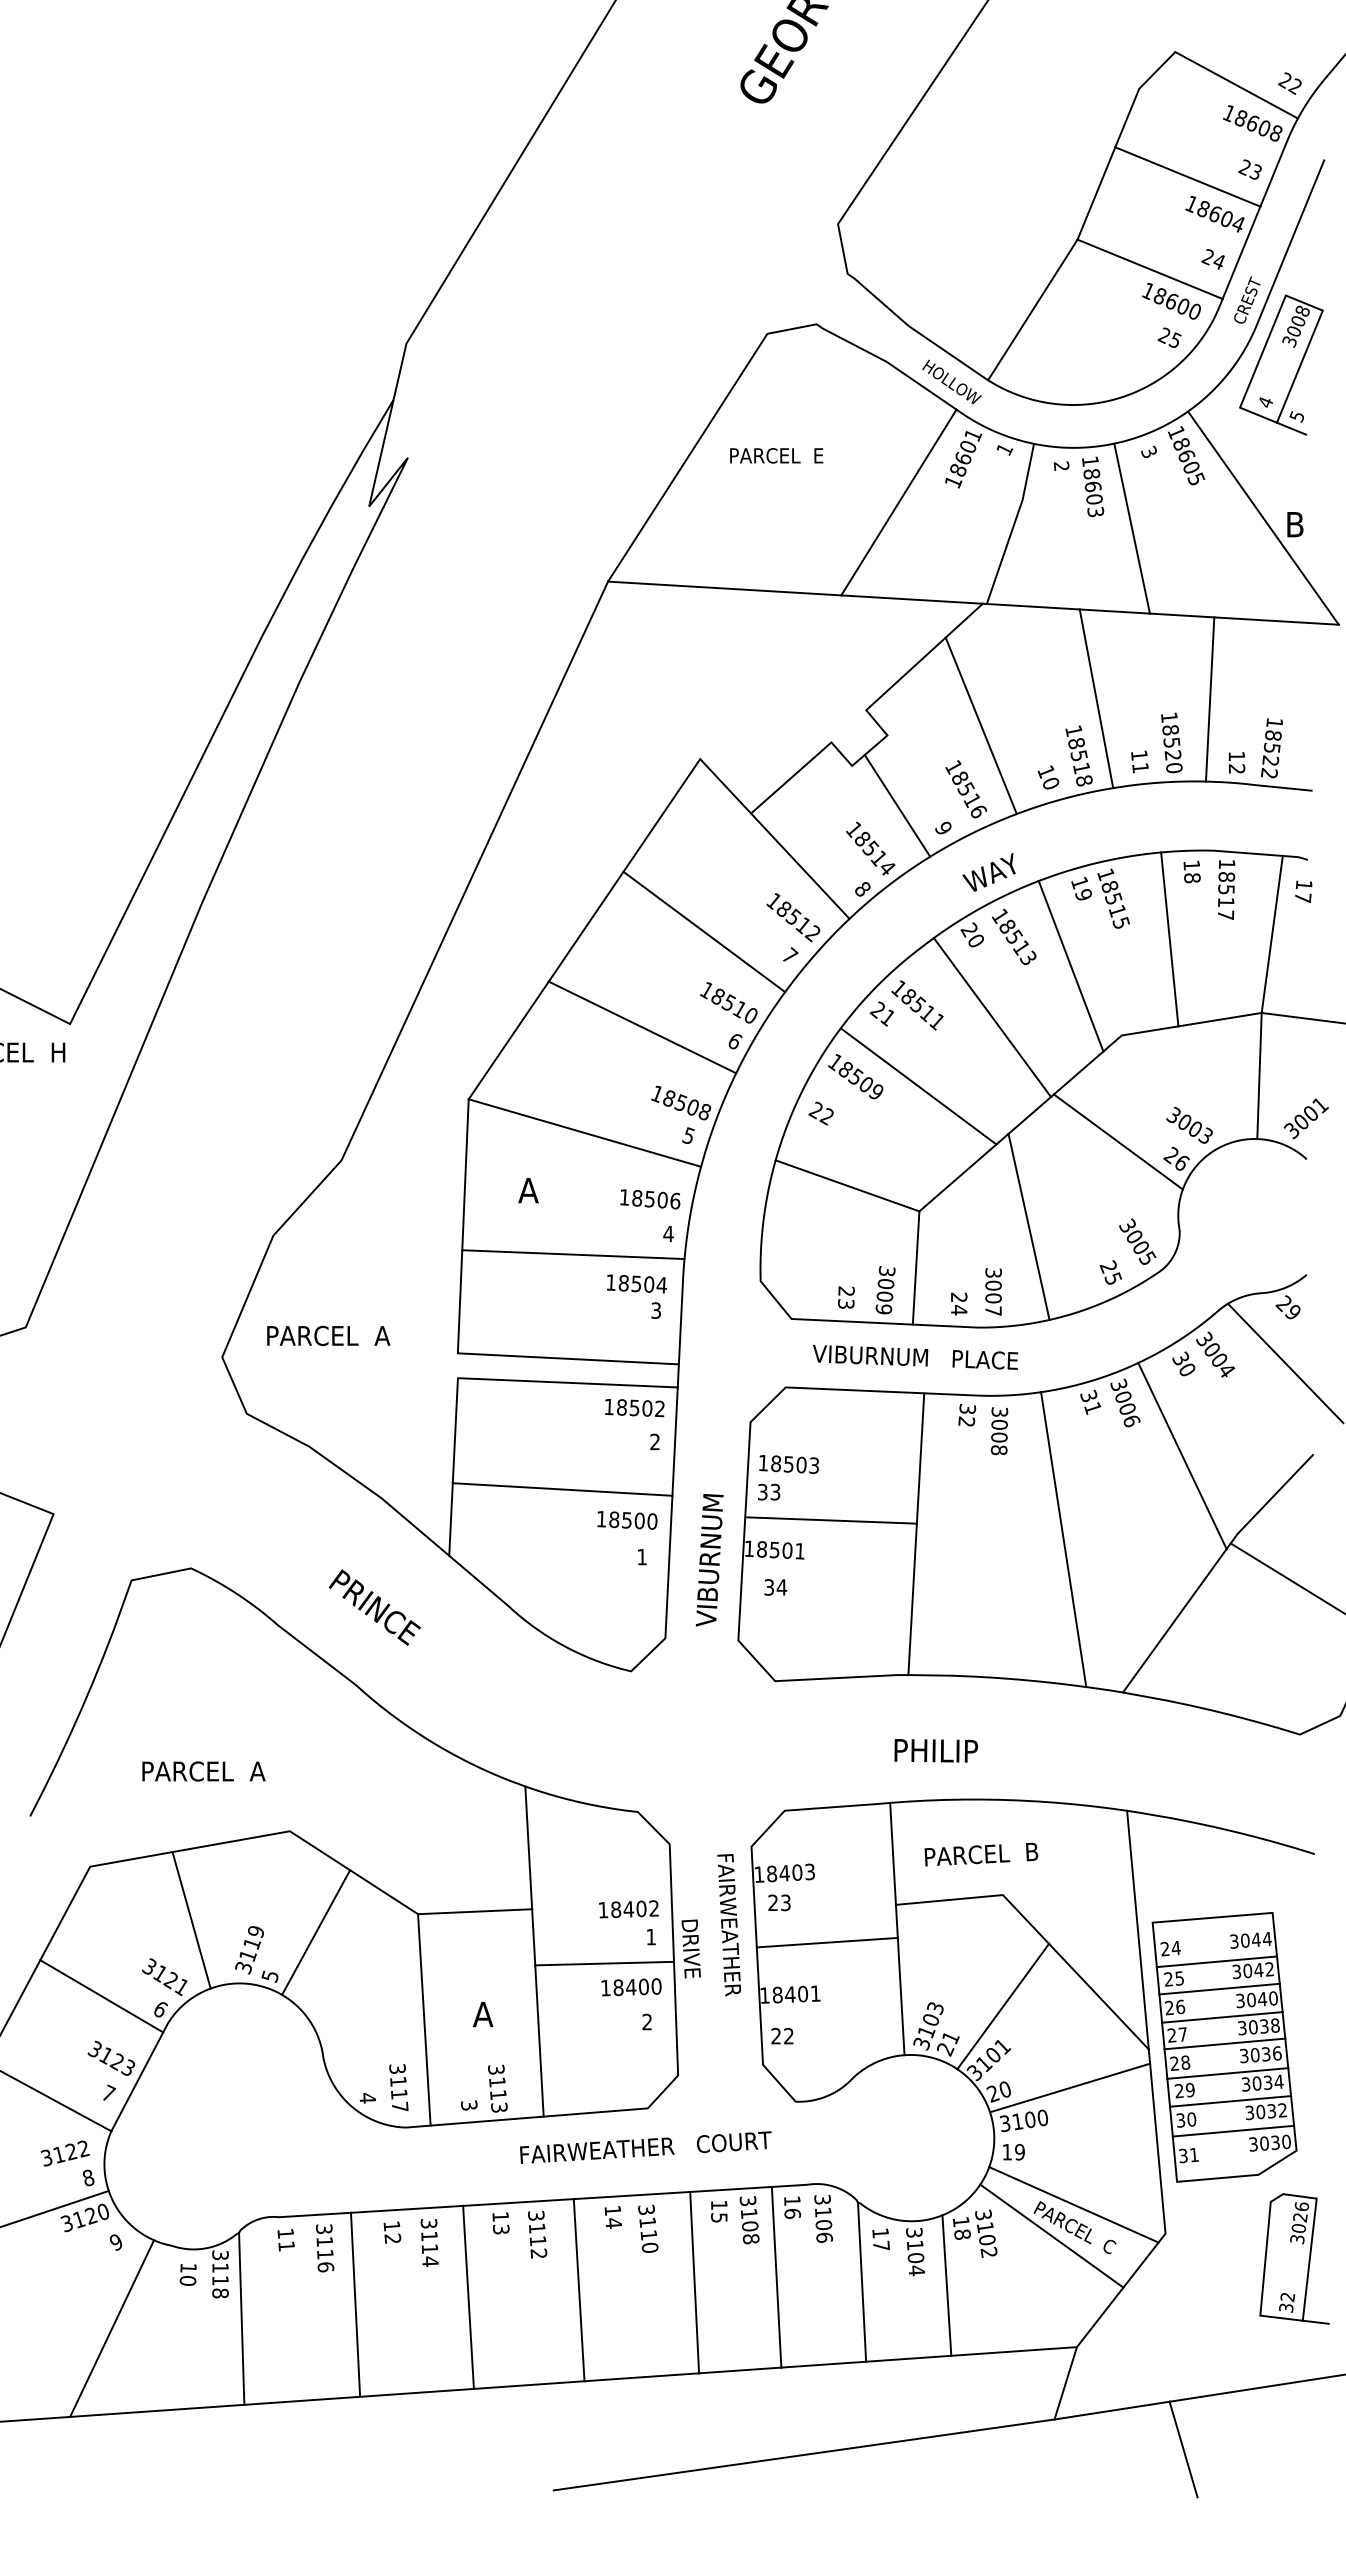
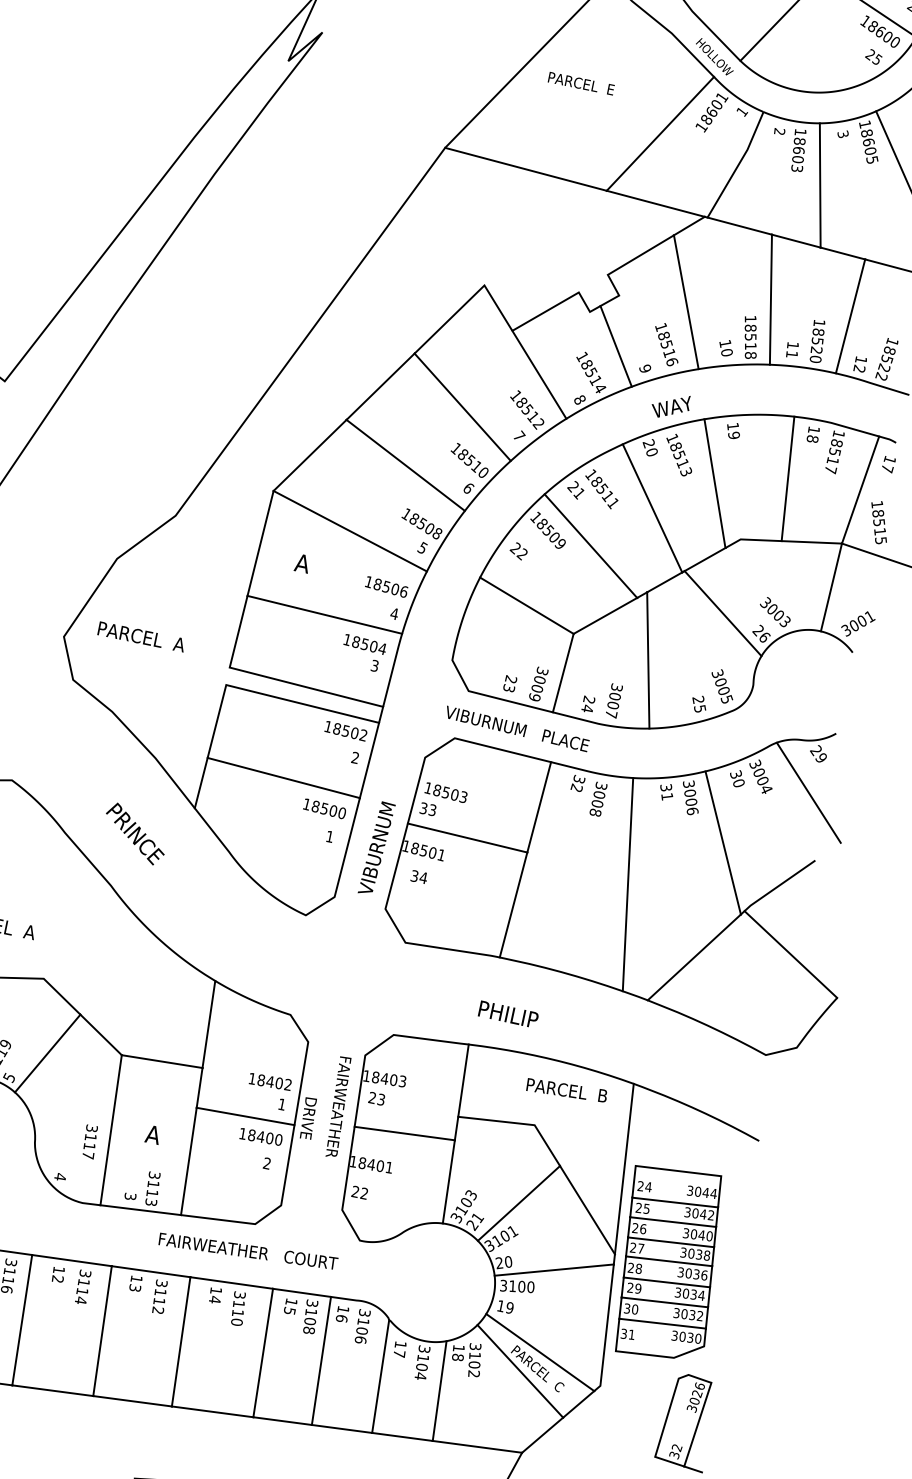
text: (1113, 898) -> (879, 522), moved
text: (915, 1357) -> (517, 729), moved
text: (981, 1854) -> (567, 1090), moved
text: (398, 2087) -> (89, 1141), moved

